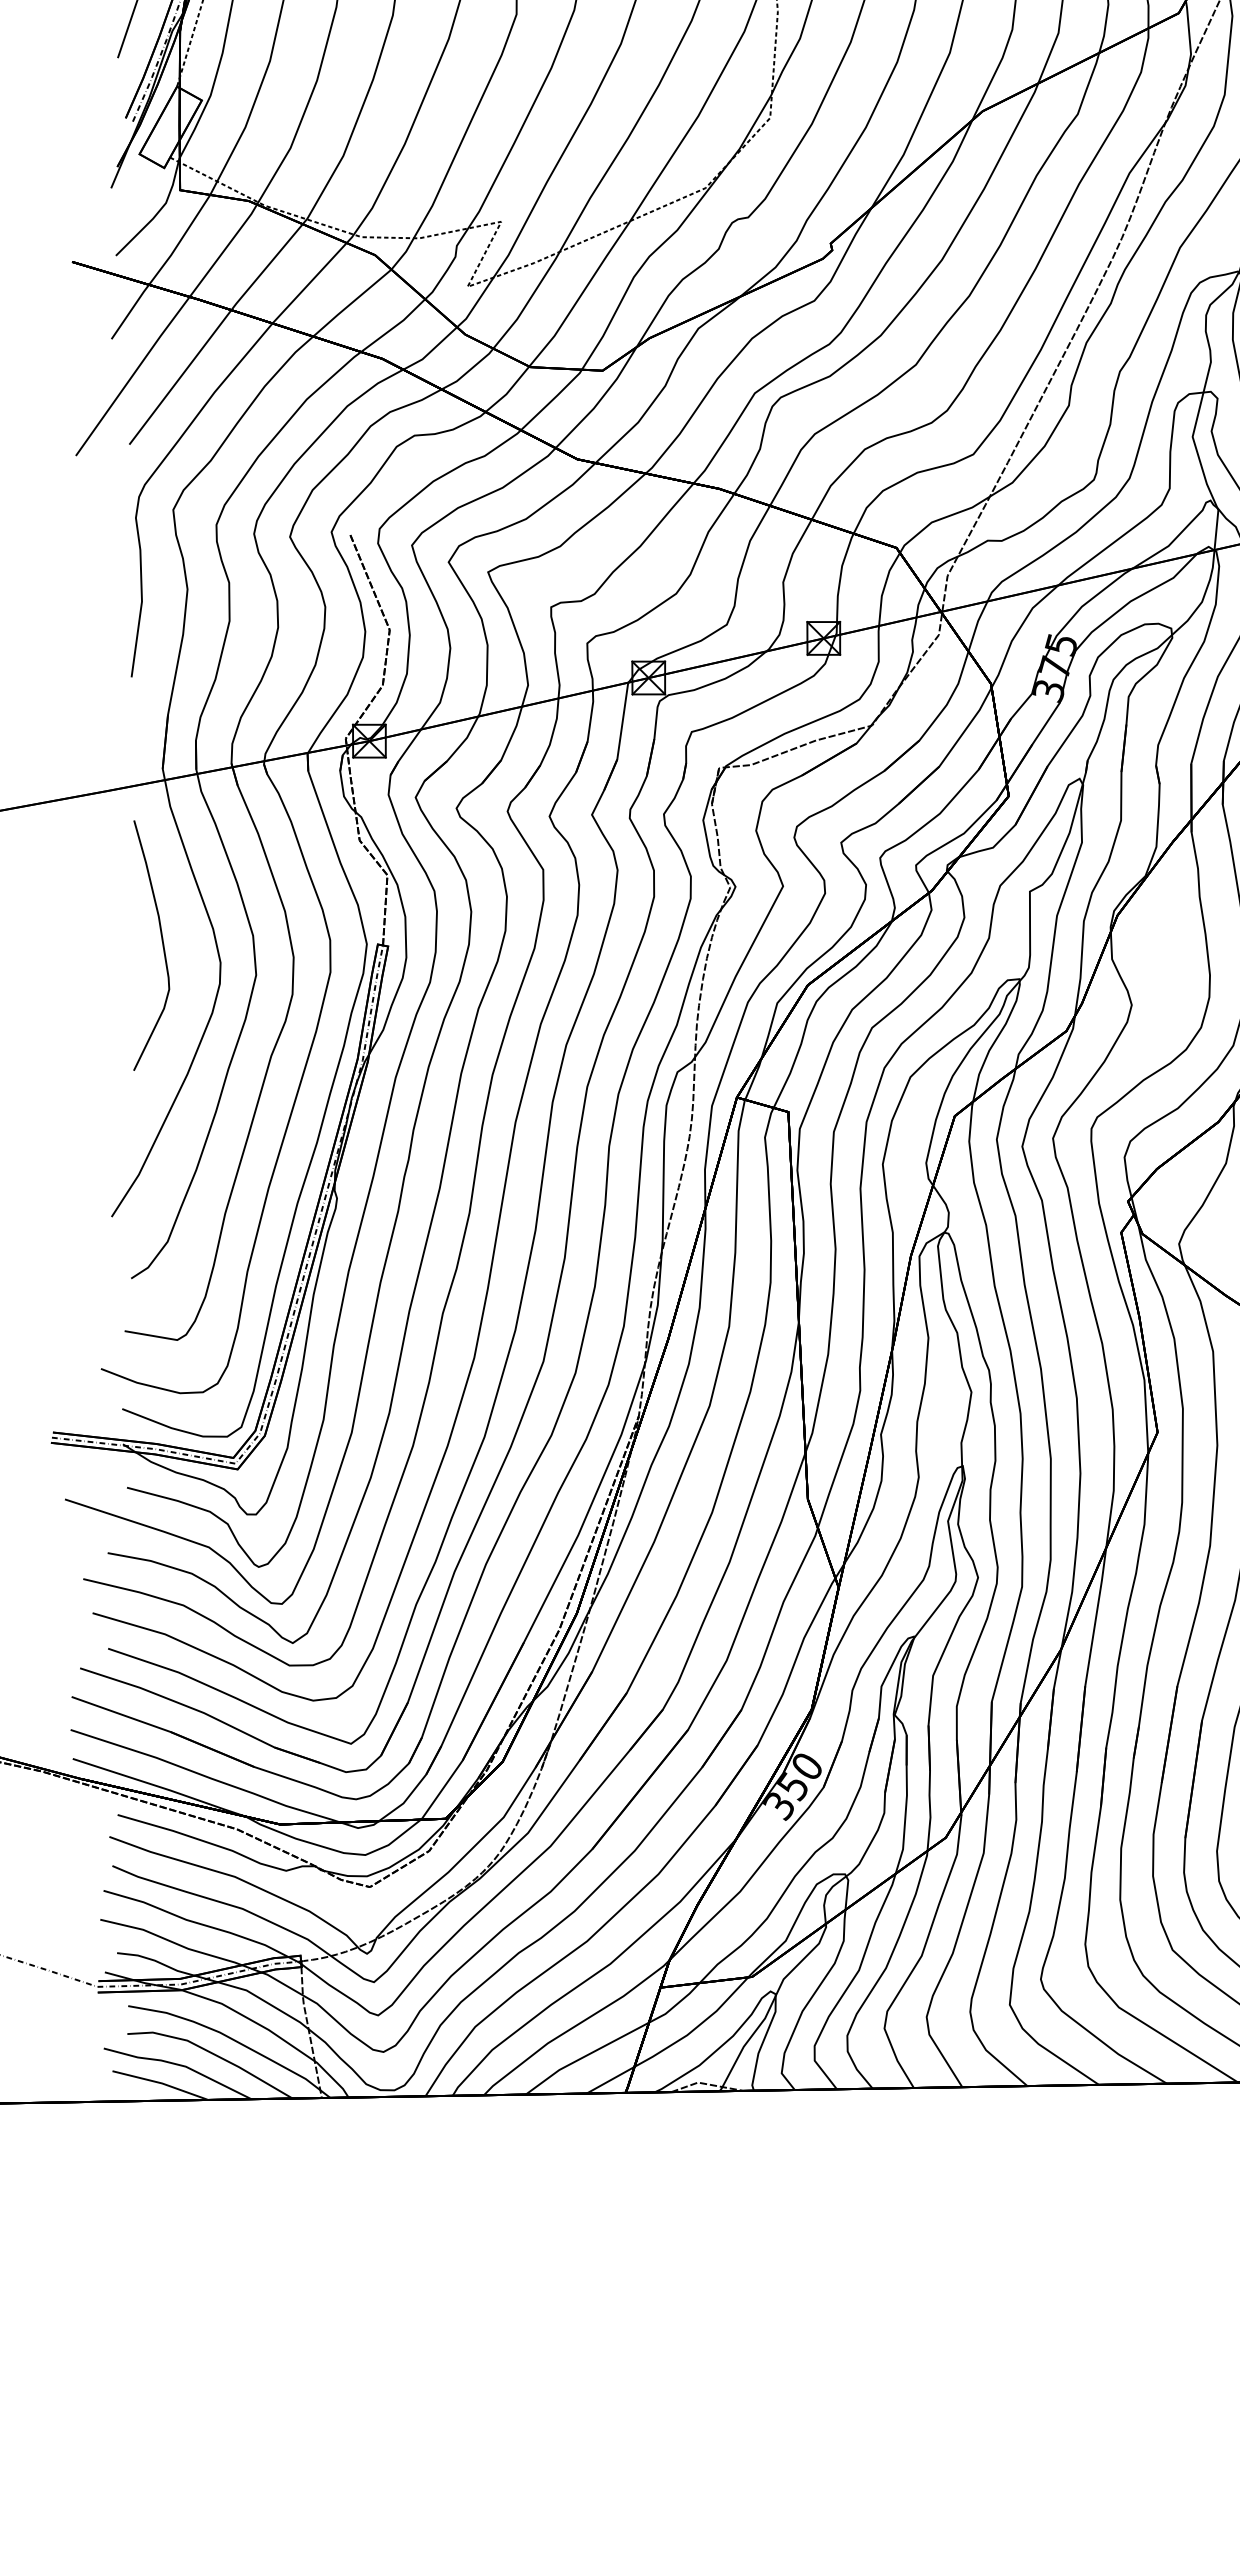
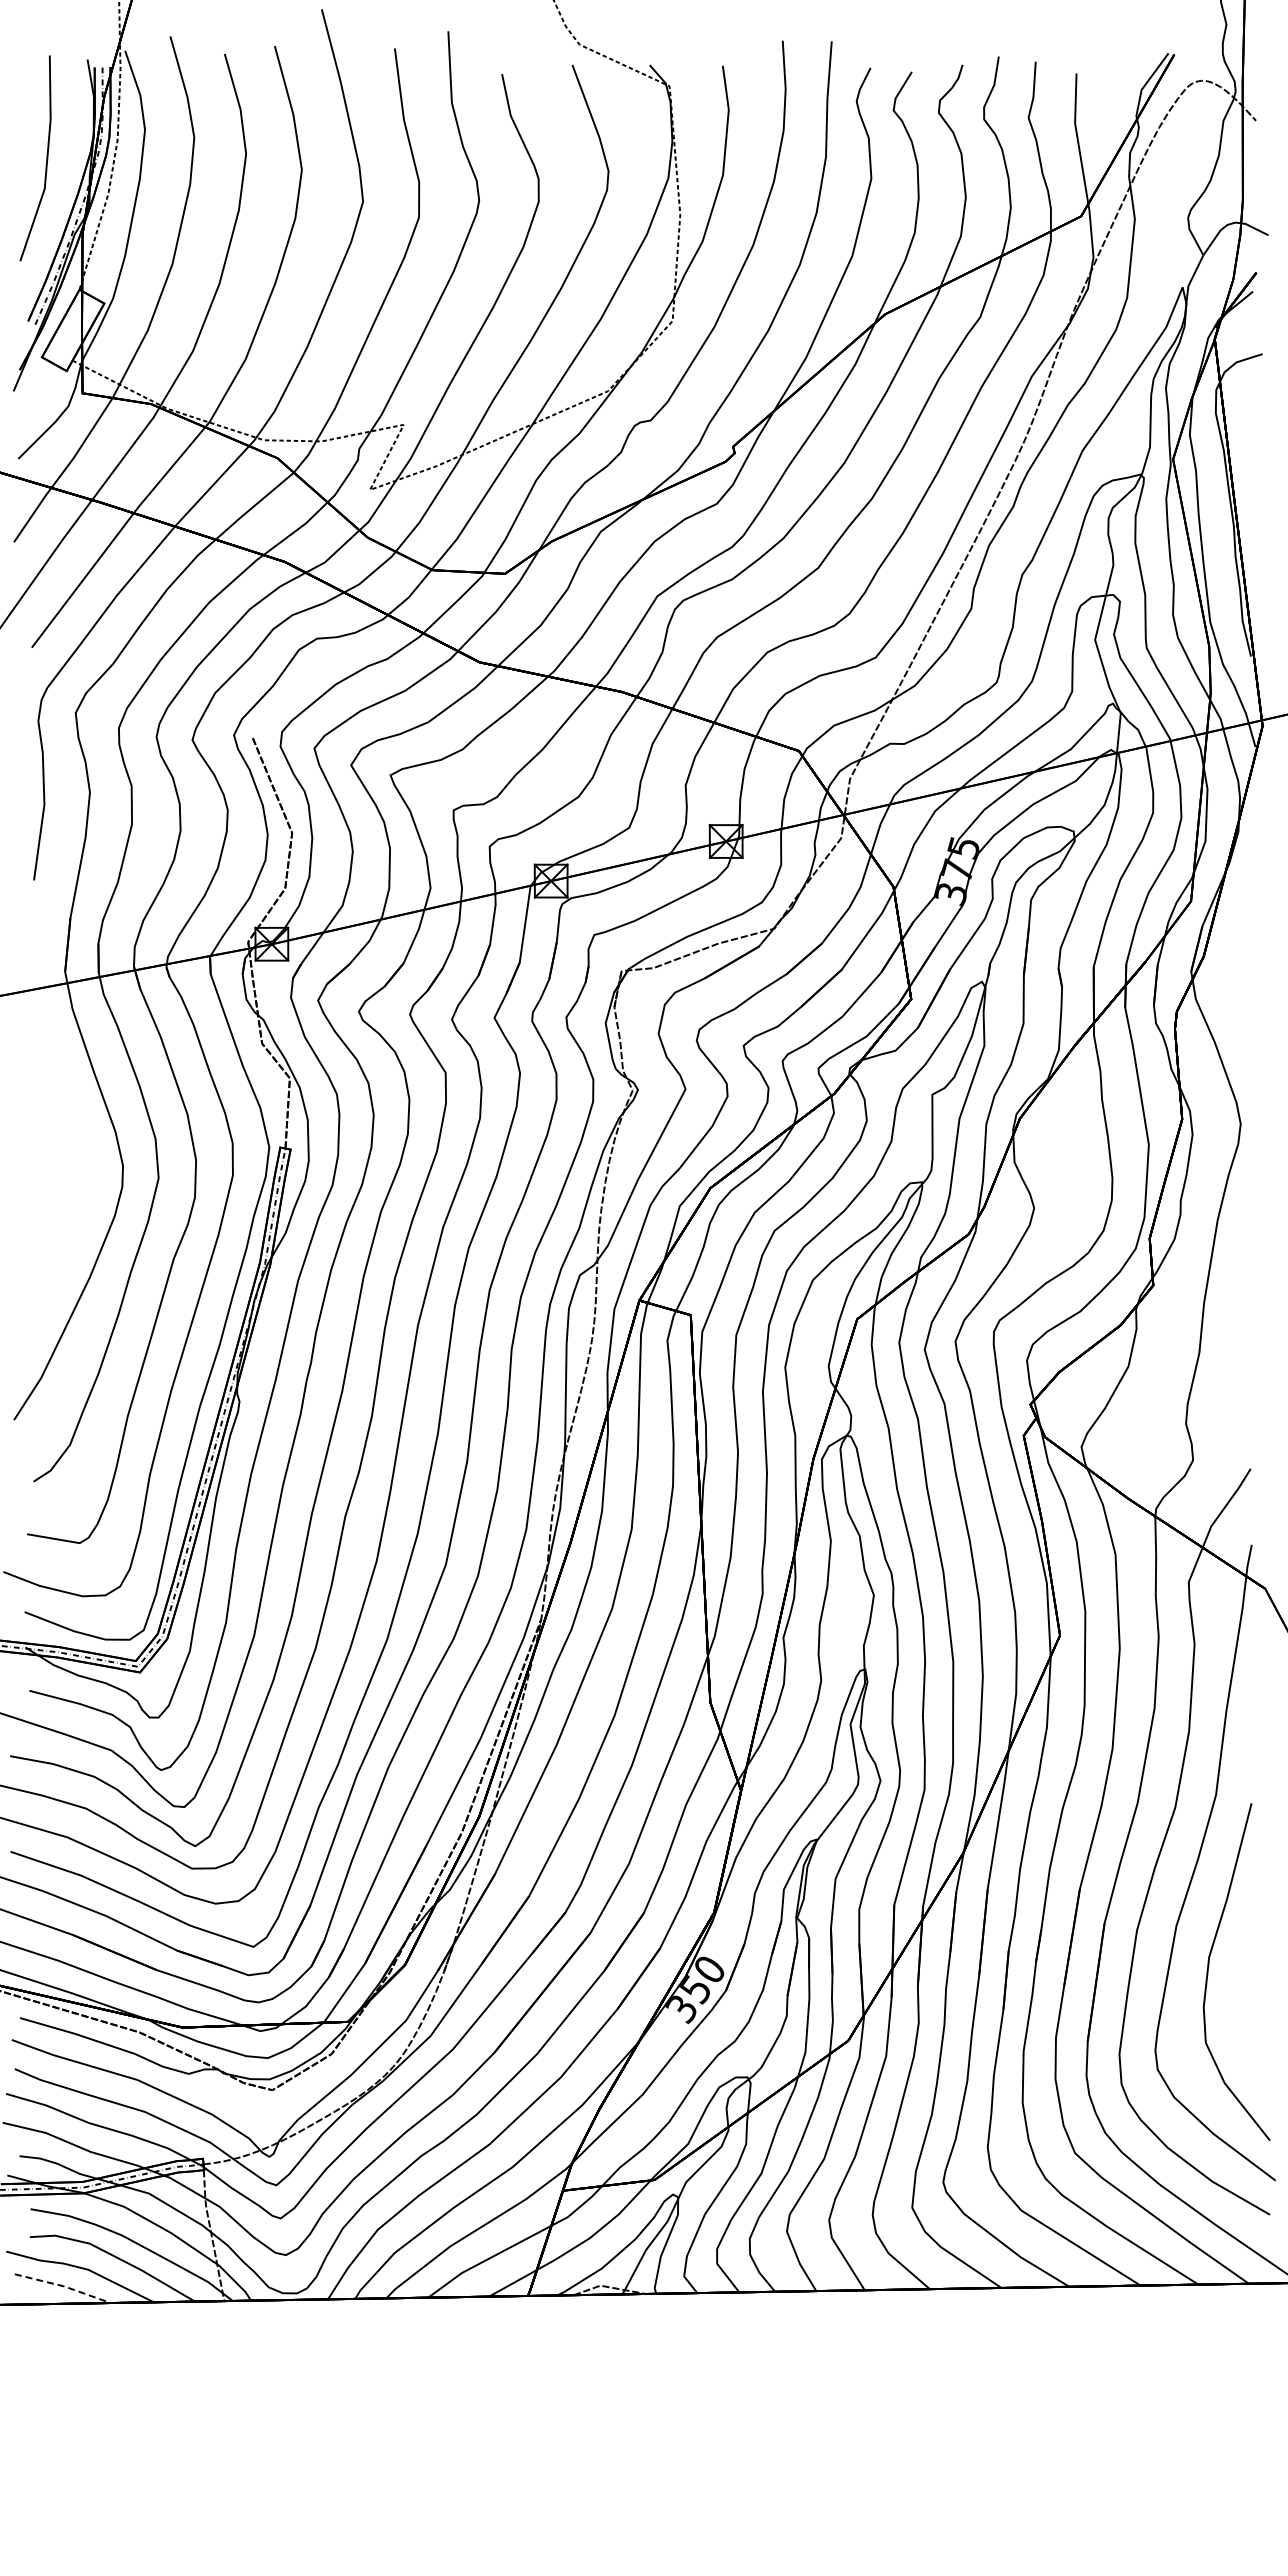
curve: (162, 944) -> (64, 1147), removed
line: (162, 2083) -> (64, 2286), solid -> dashed

